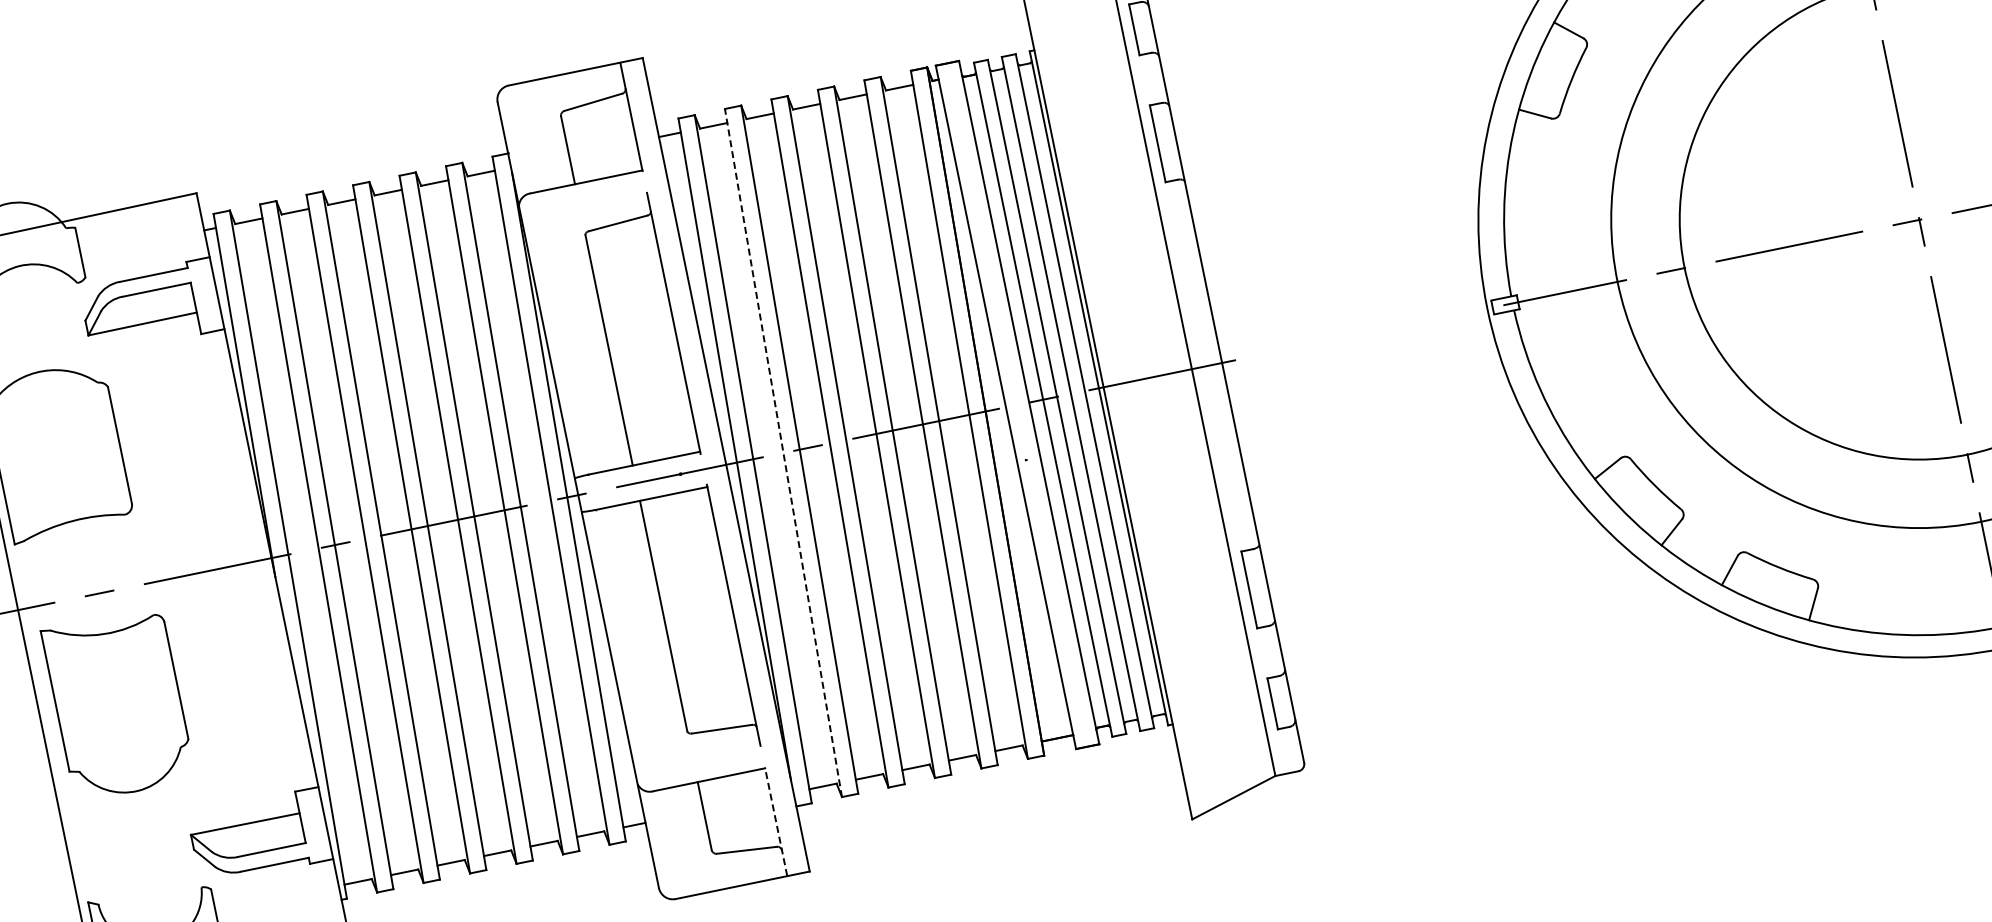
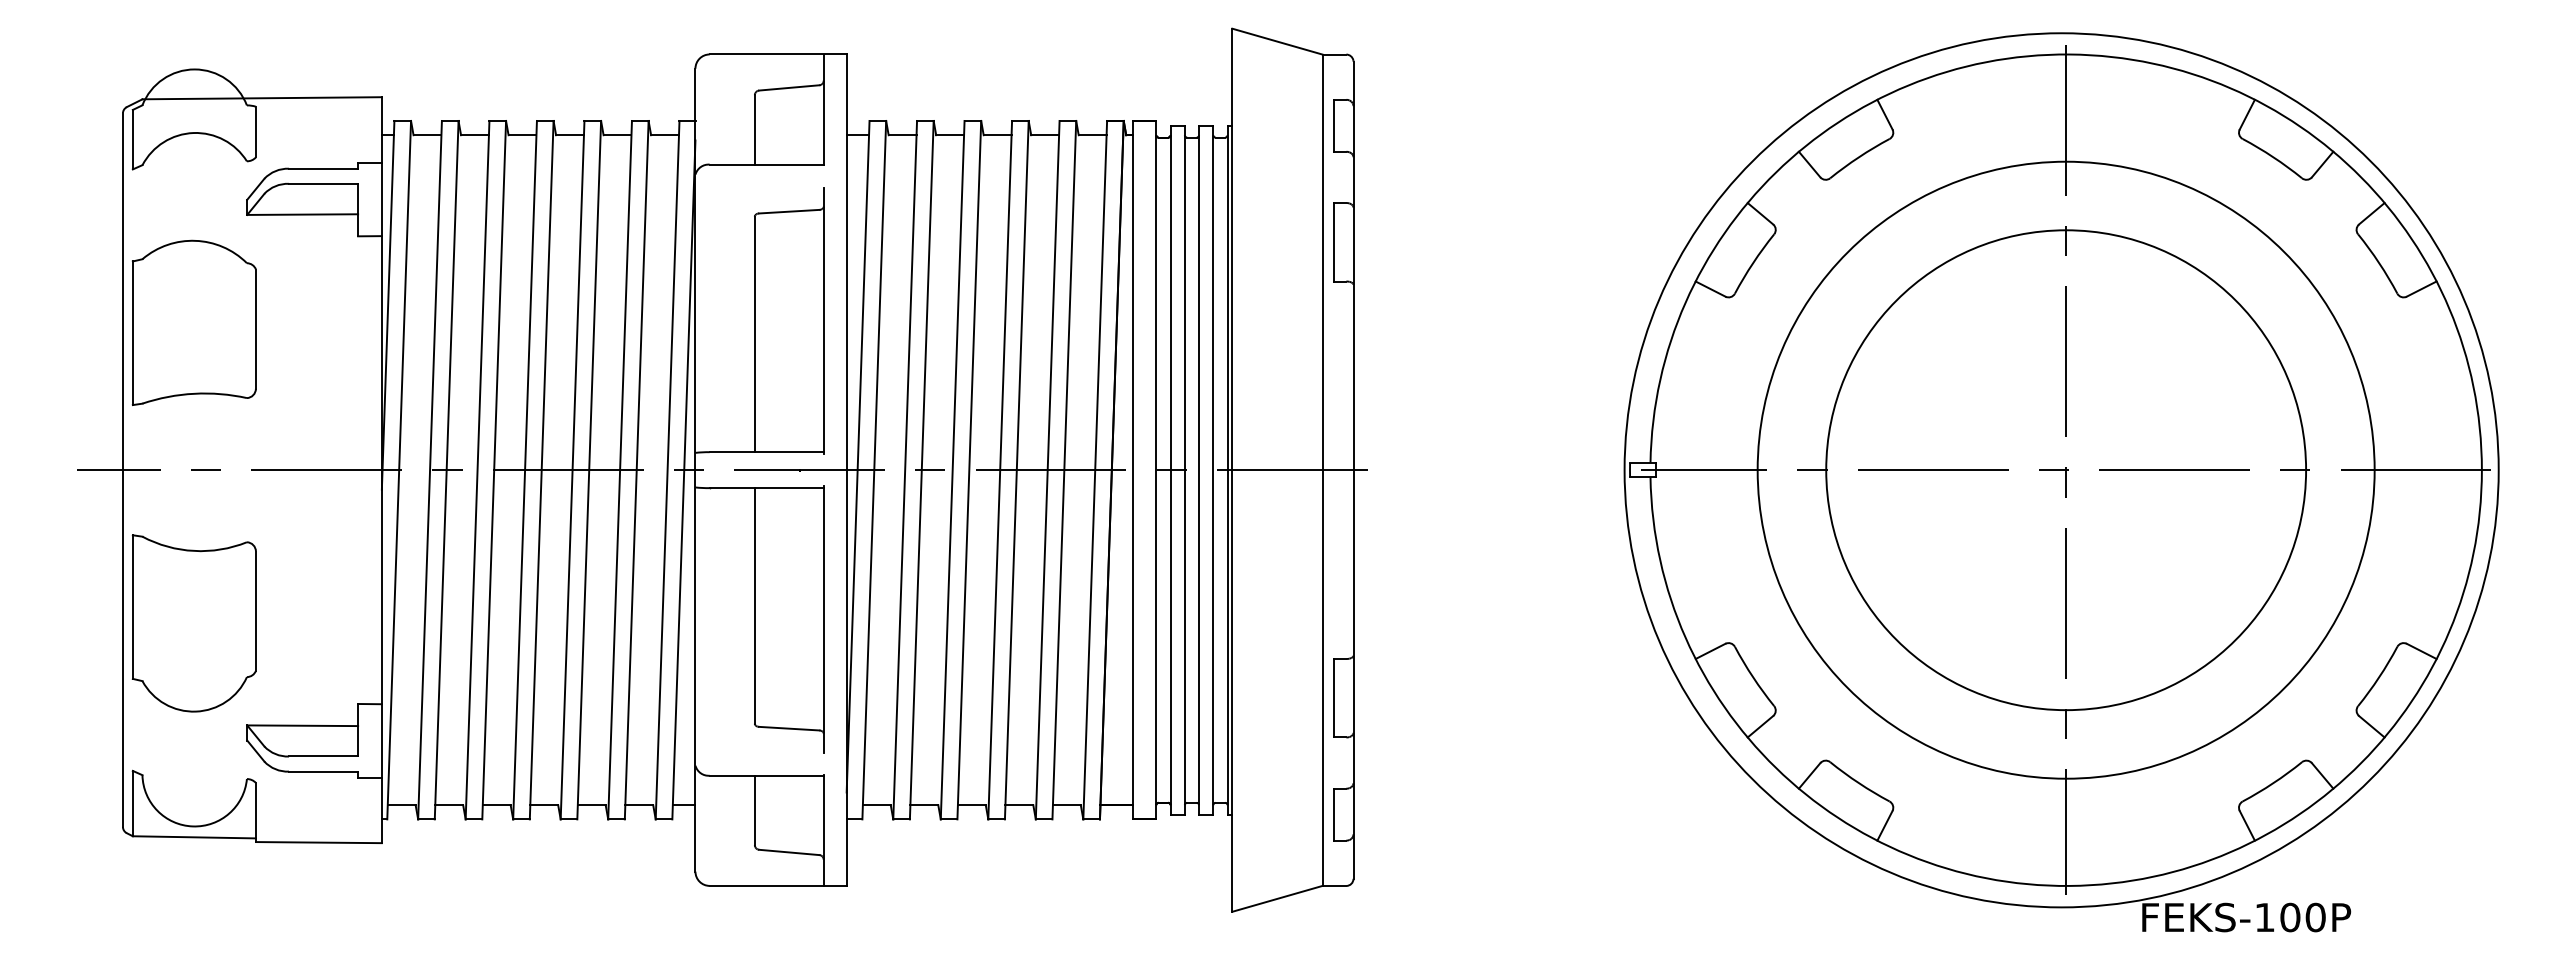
line: (783, 452) -> (905, 469), dashed -> solid
part: (117, 705) -> (193, 623), moved
line: (775, 821) -> (823, 829), dashed -> solid

